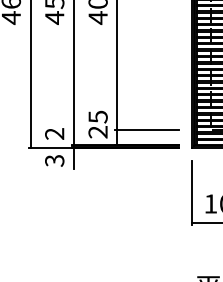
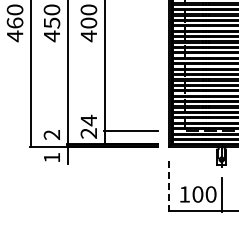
text: (97, 116) -> (88, 120), 25 -> 24
text: (54, 160) -> (51, 157), 3 -> 1
line: (192, 192) -> (169, 184), solid -> dashed

